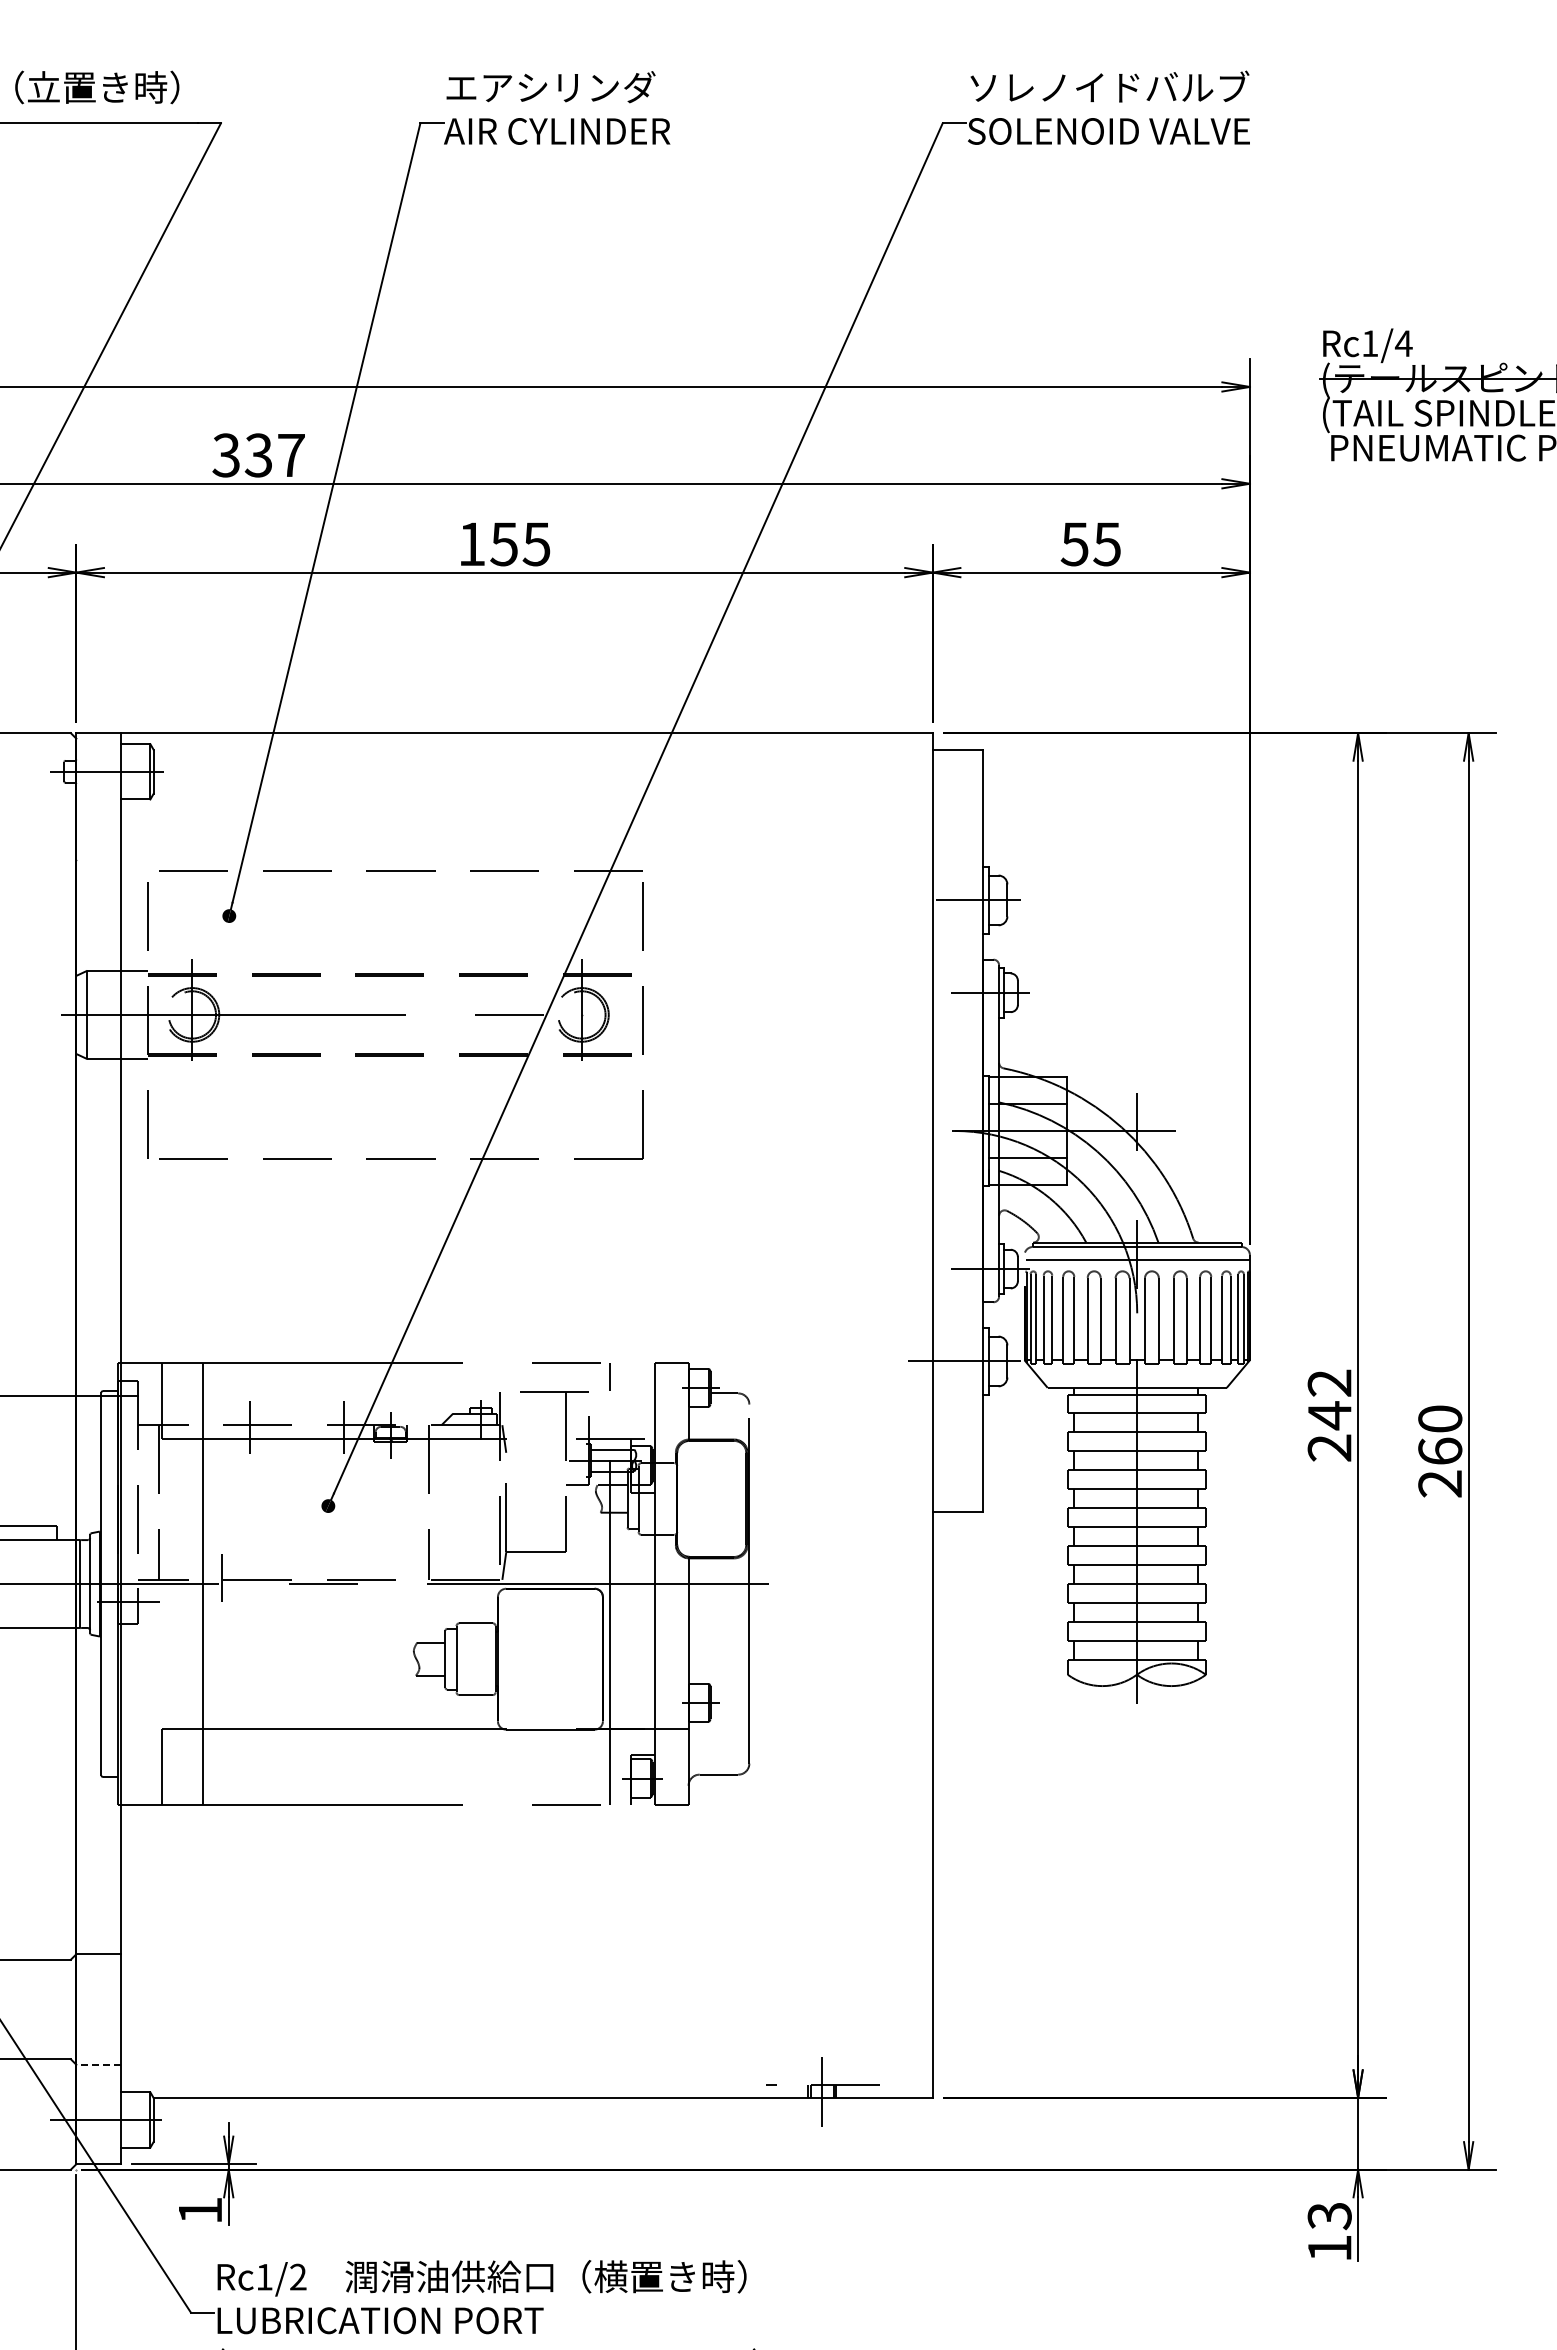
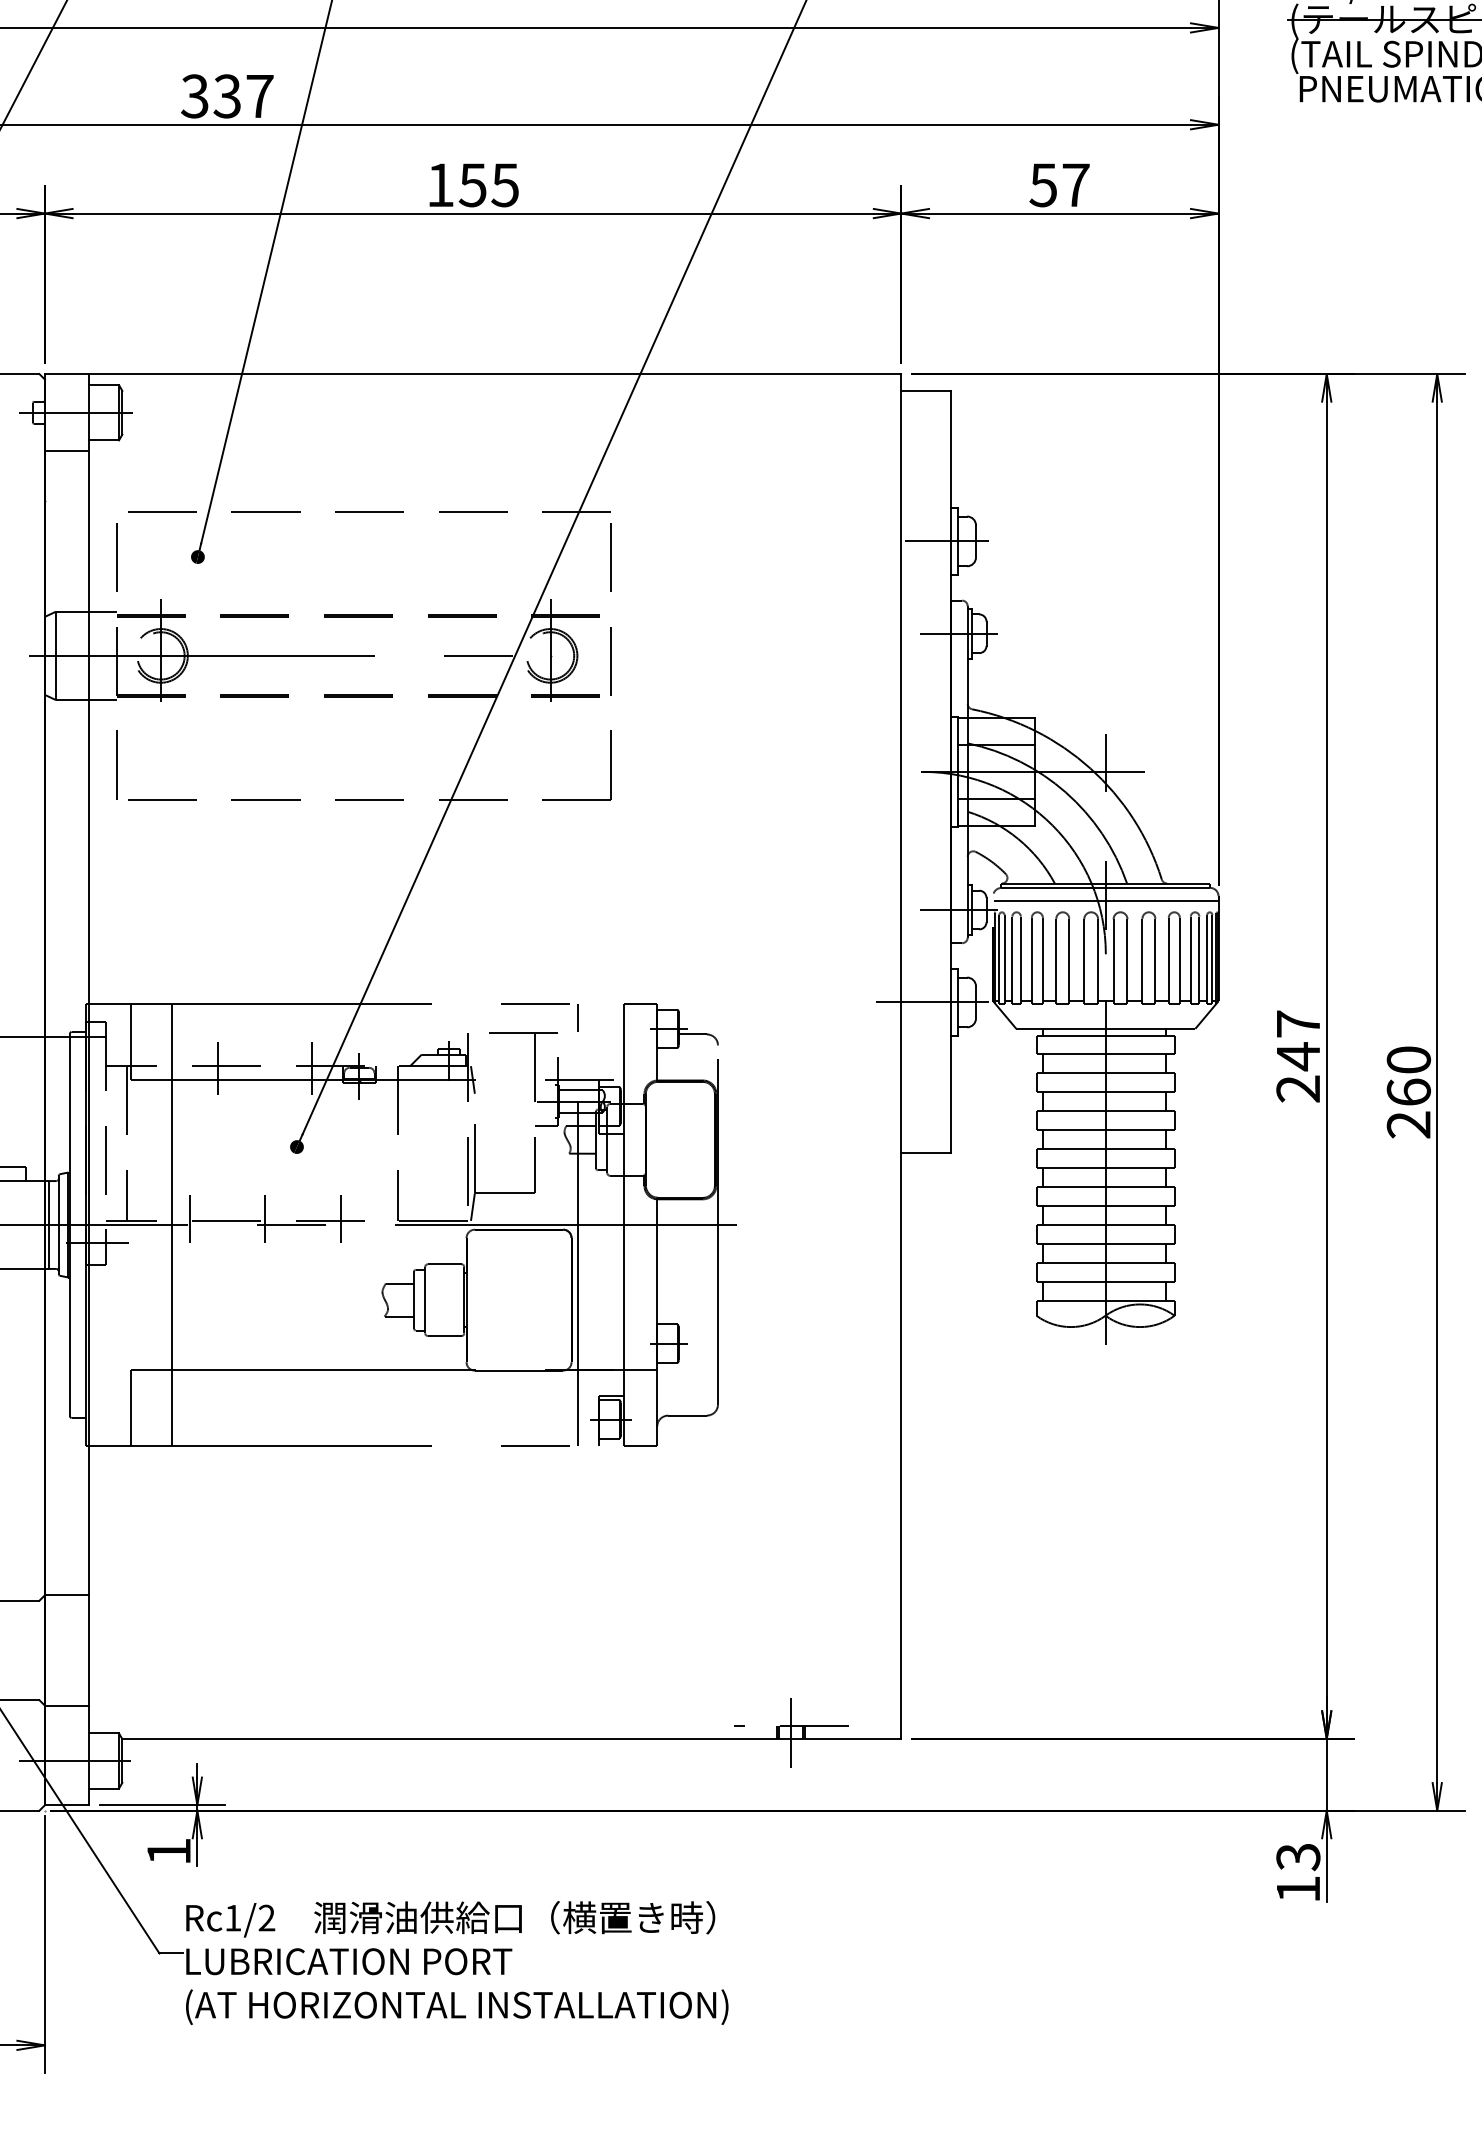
text: (1106, 544) -> (1075, 185), 55 -> 57
line: (98, 810) -> (67, 451), added
text: (1329, 1382) -> (1298, 1023), 242 -> 247
line: (296, 1577) -> (265, 1218), added
line: (371, 1577) -> (340, 1218), added
line: (97, 2064) -> (66, 1705), dashed -> solid

